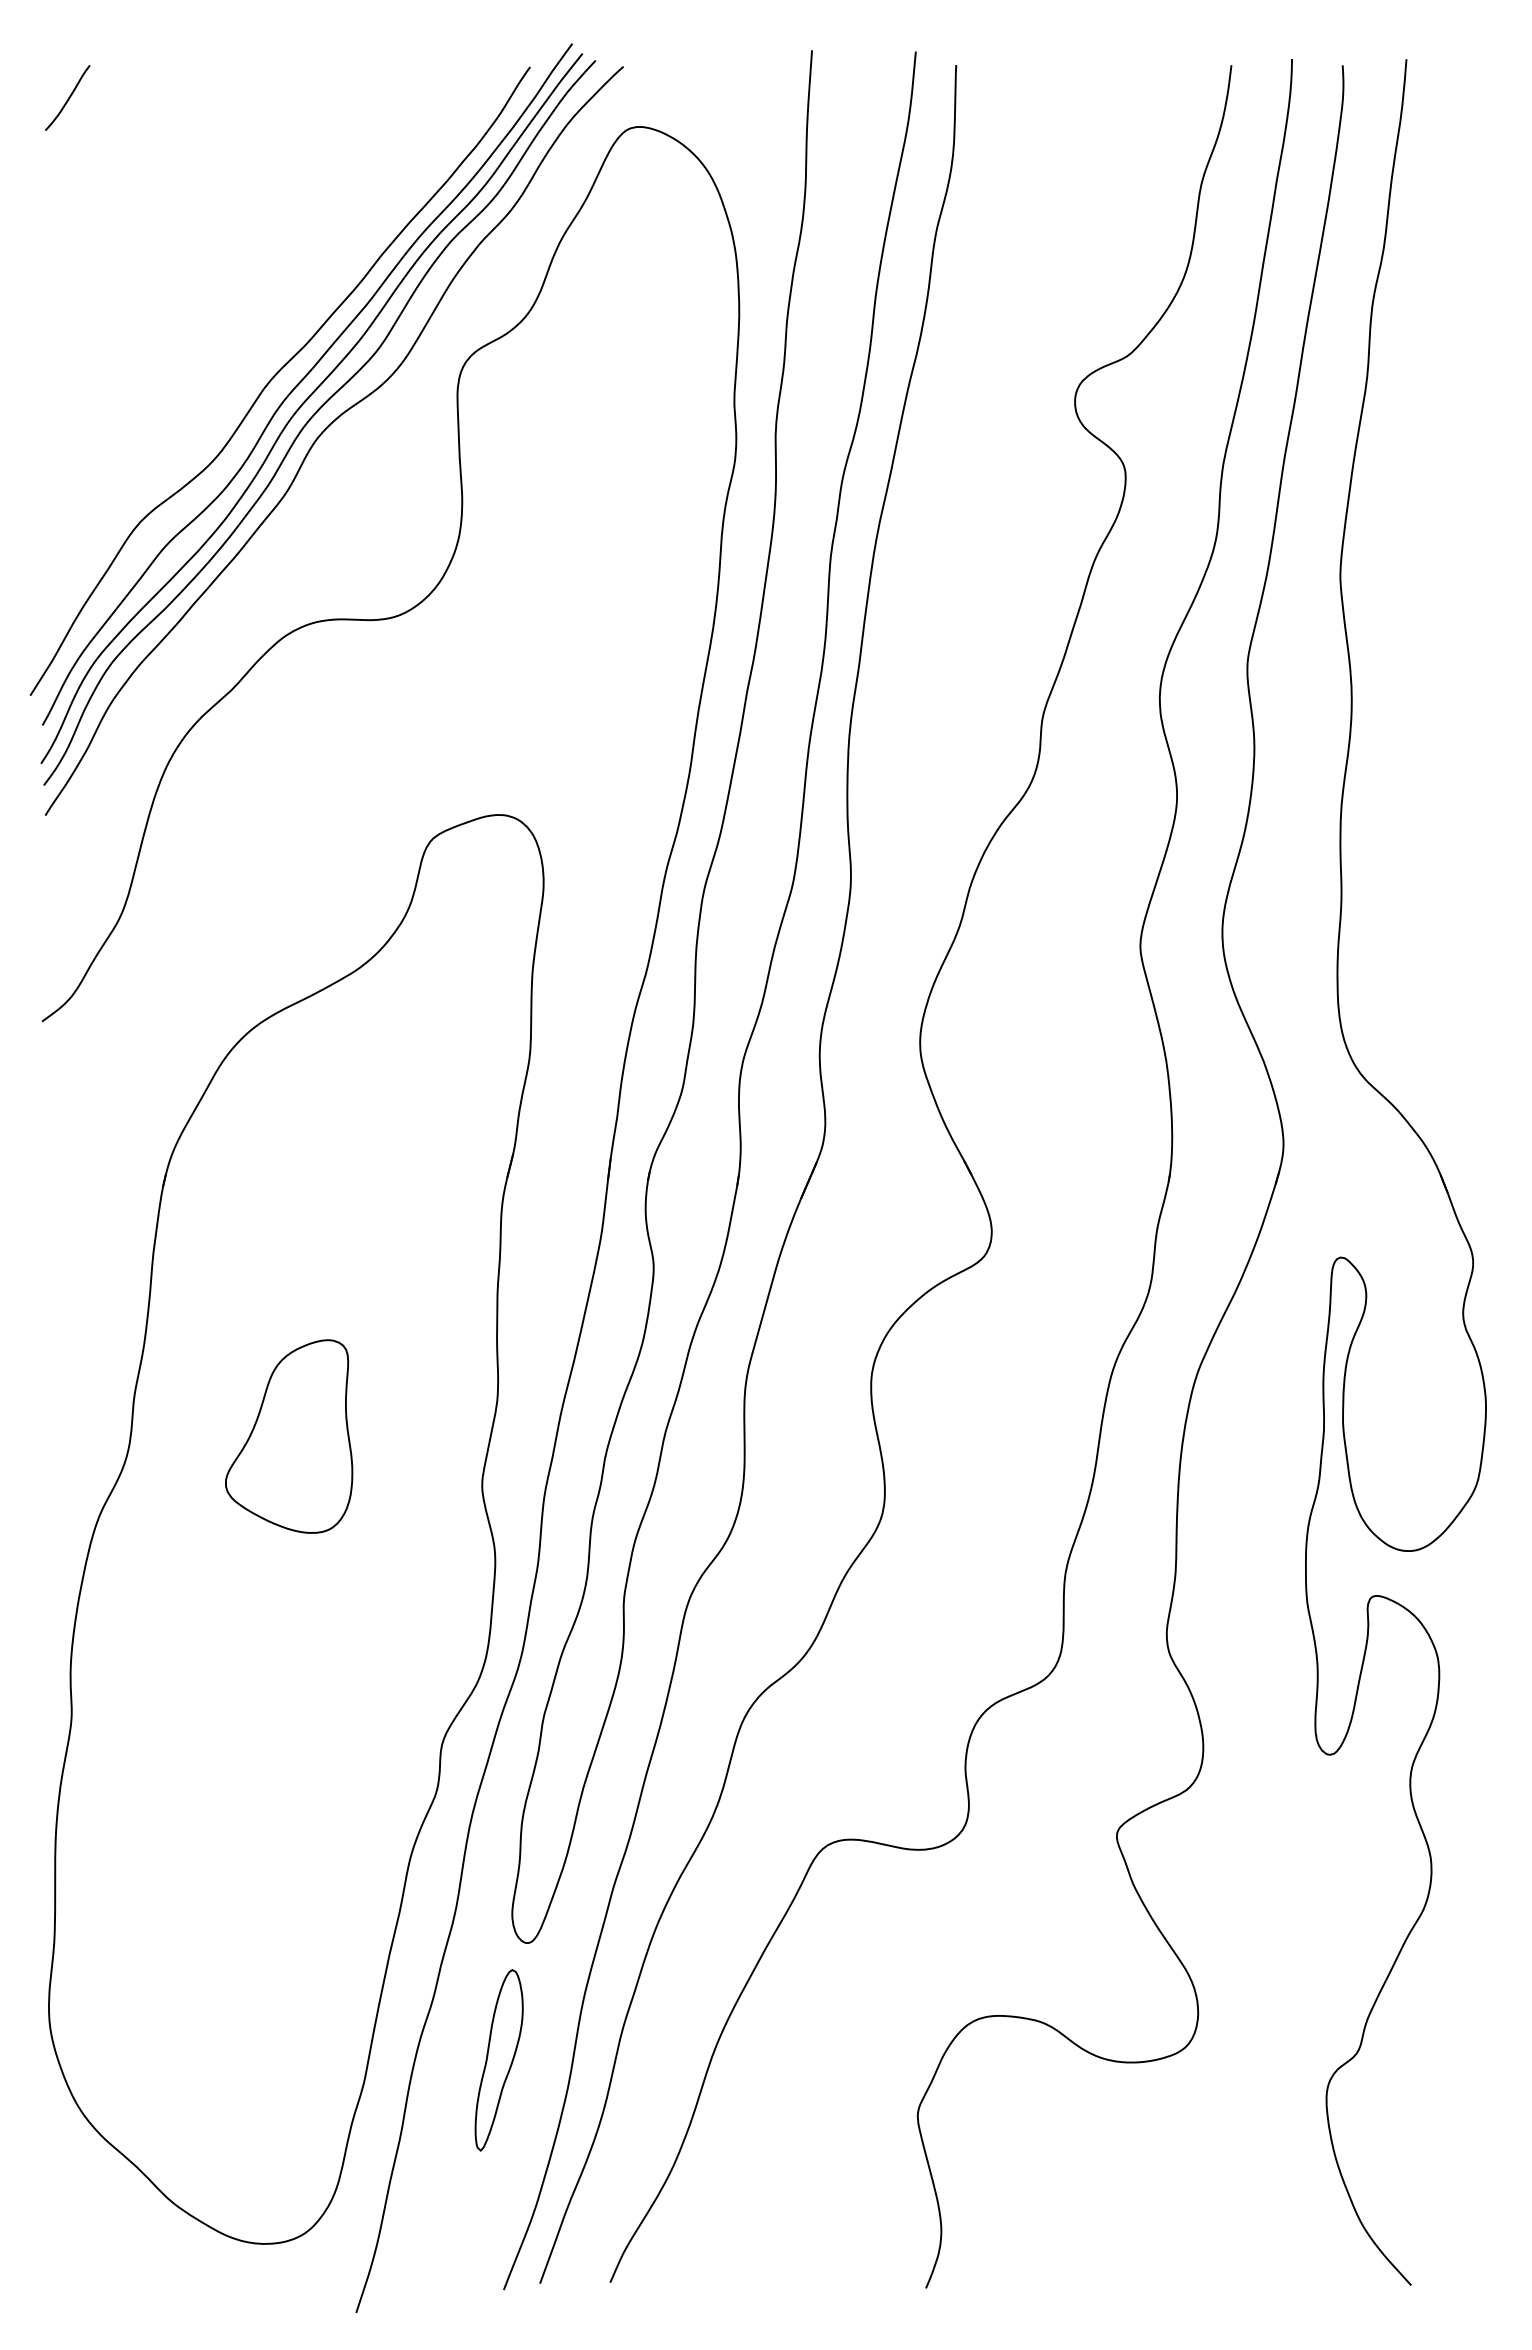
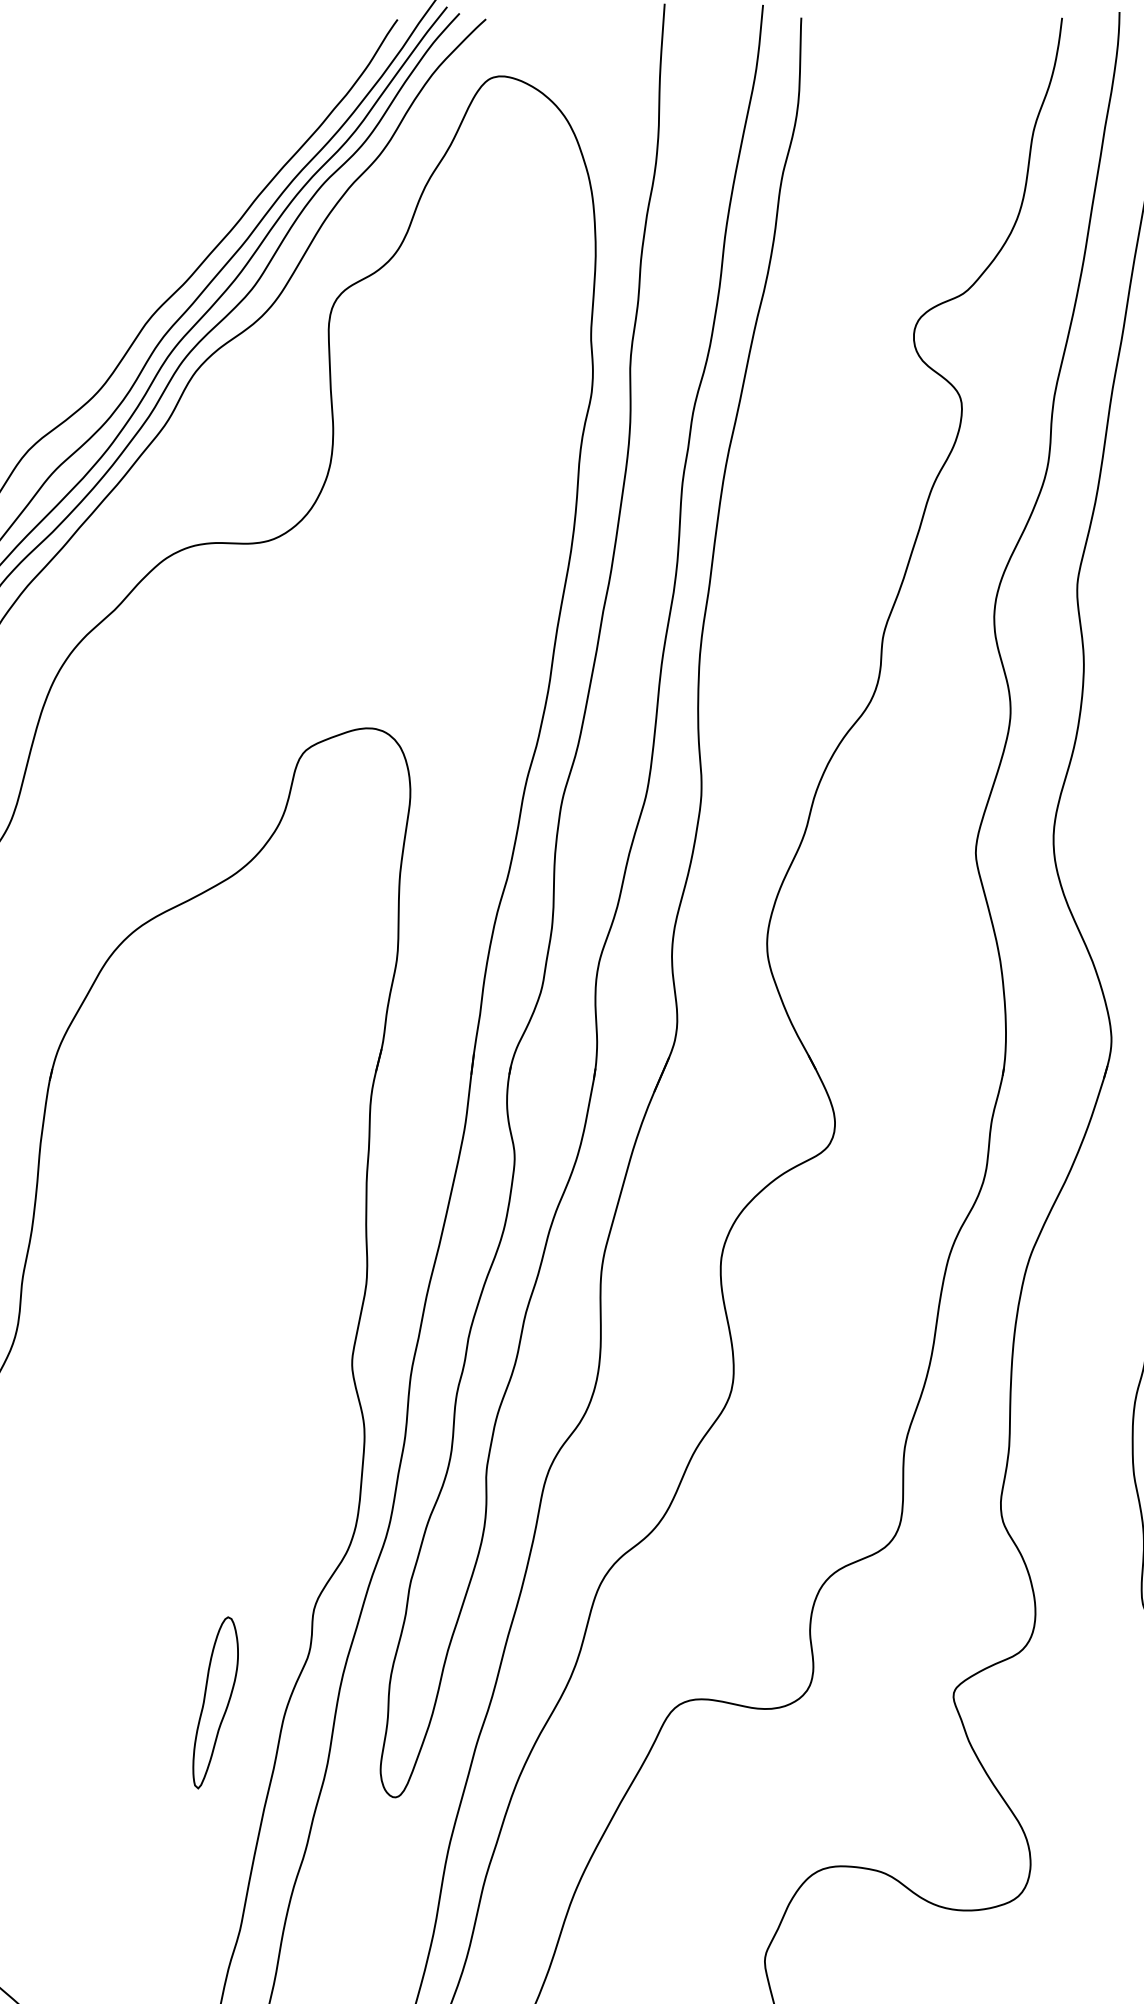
part: (289, 1436) -> (169, 1317), removed
part: (498, 2060) -> (215, 1702), moved

